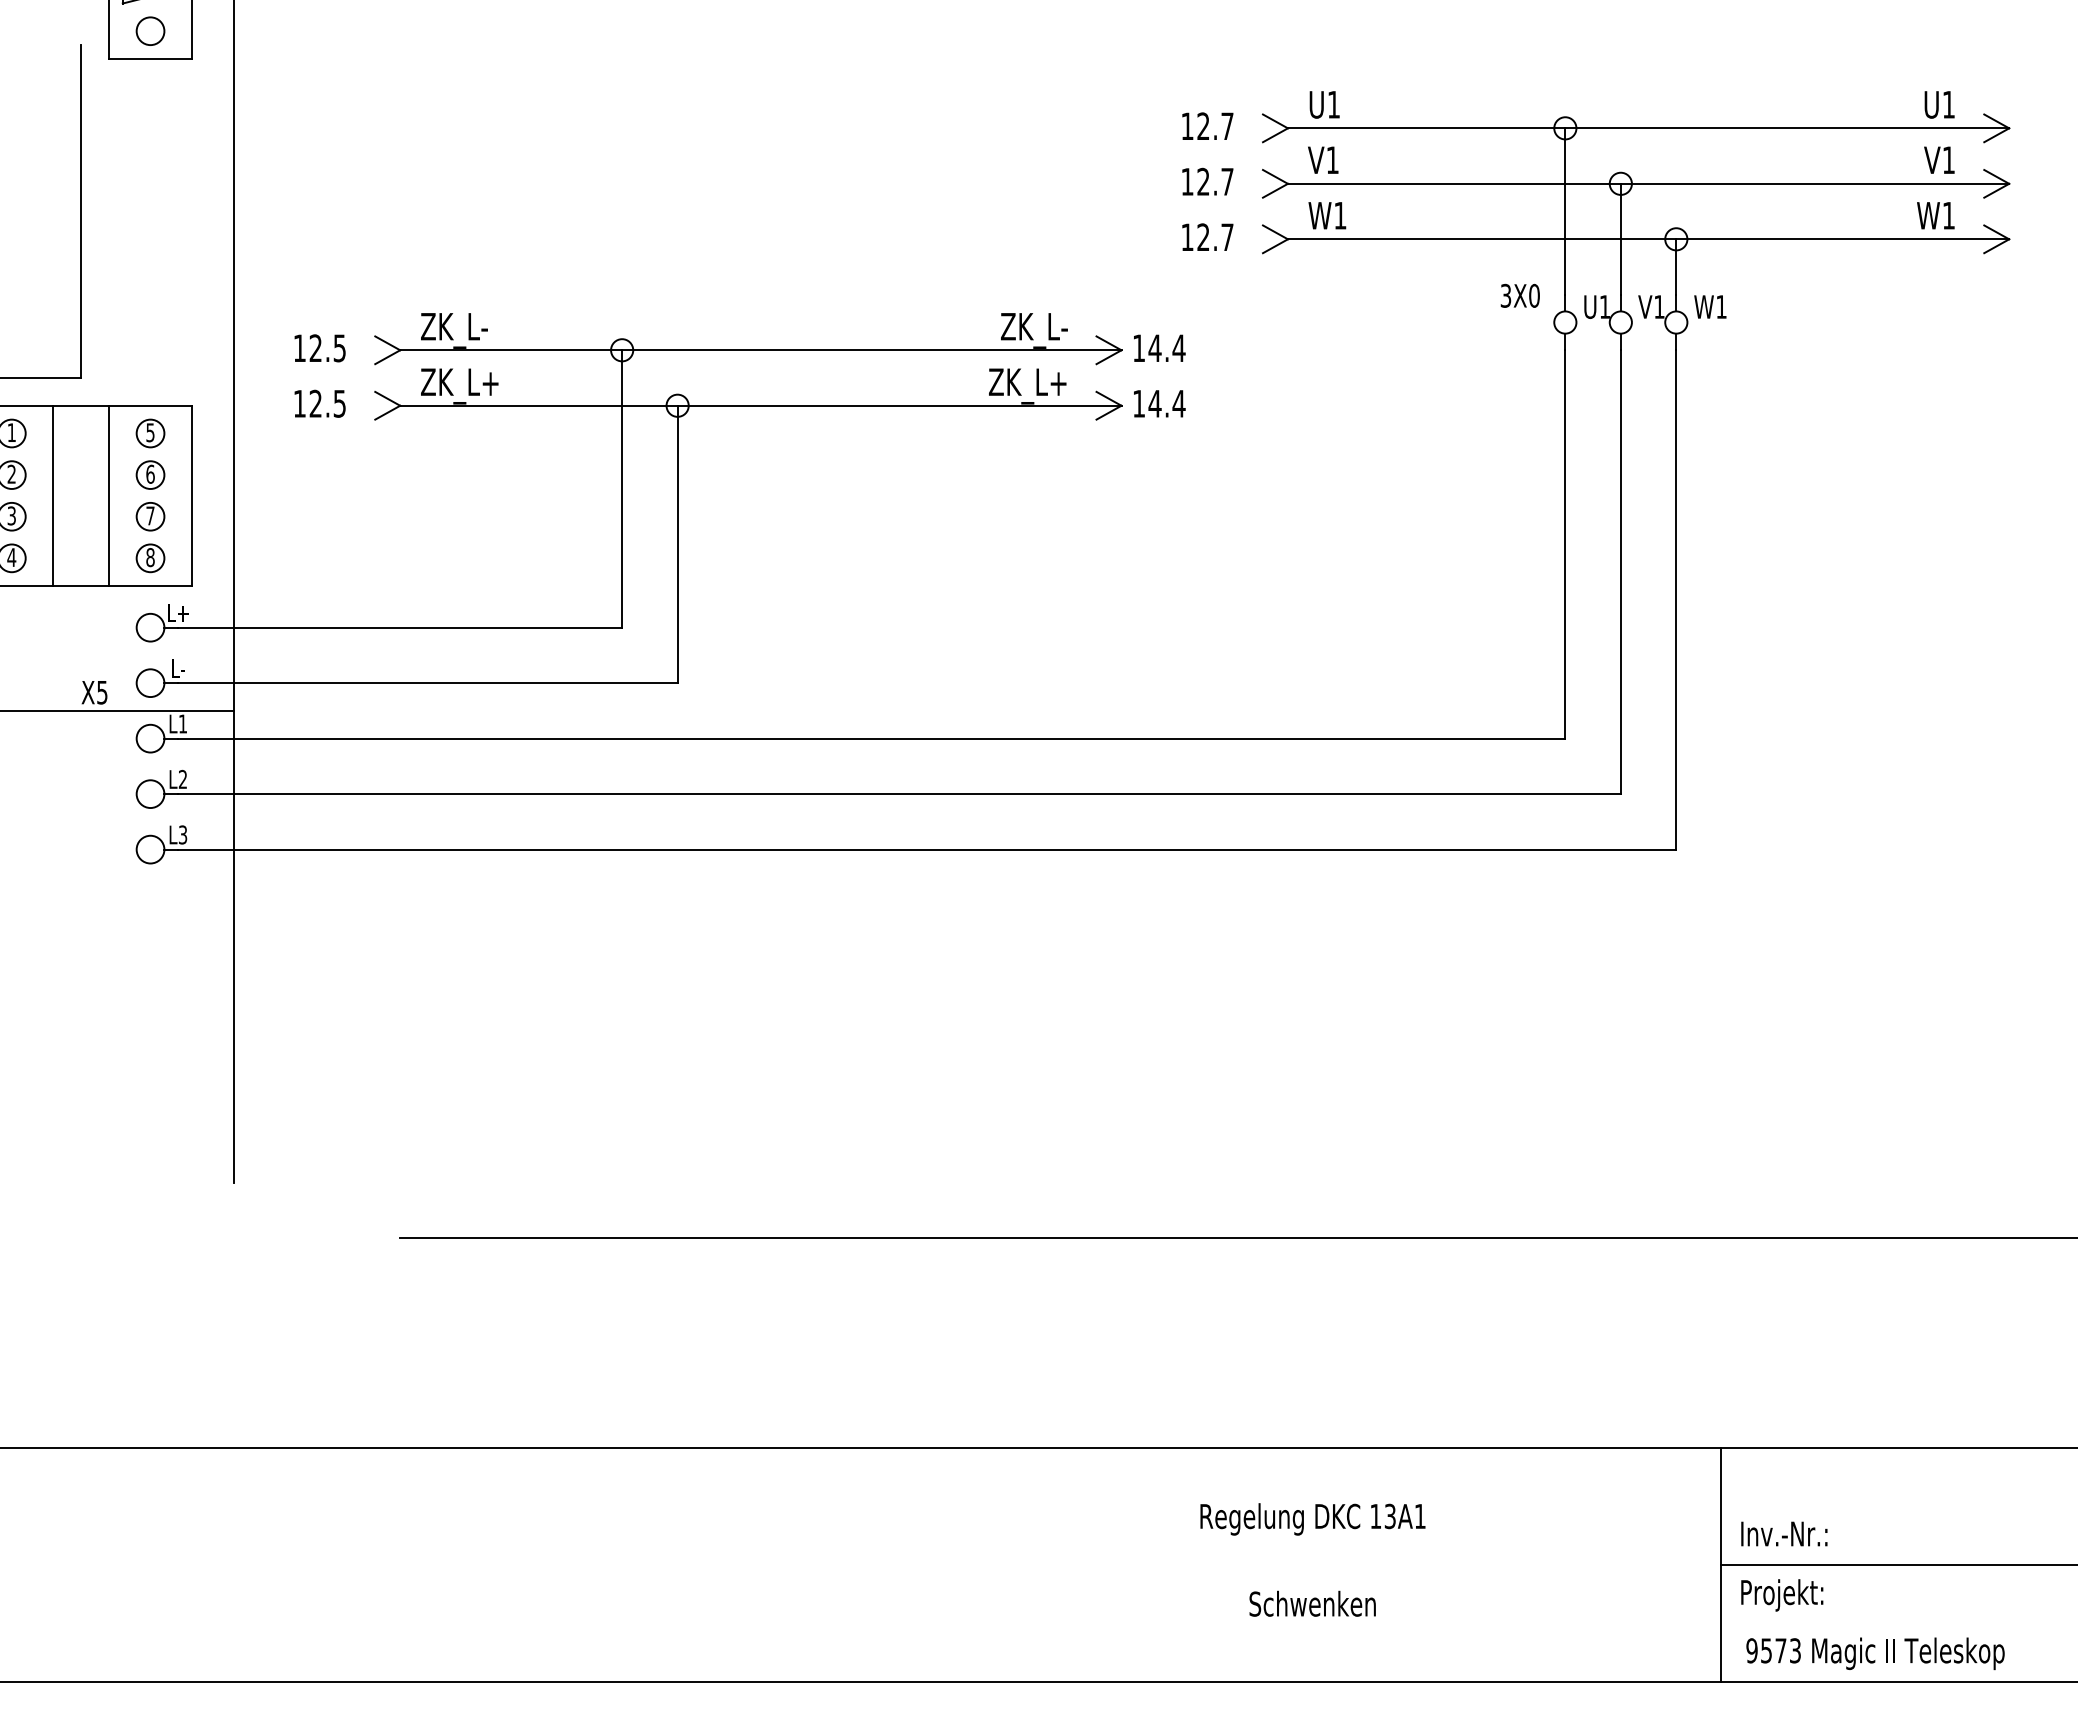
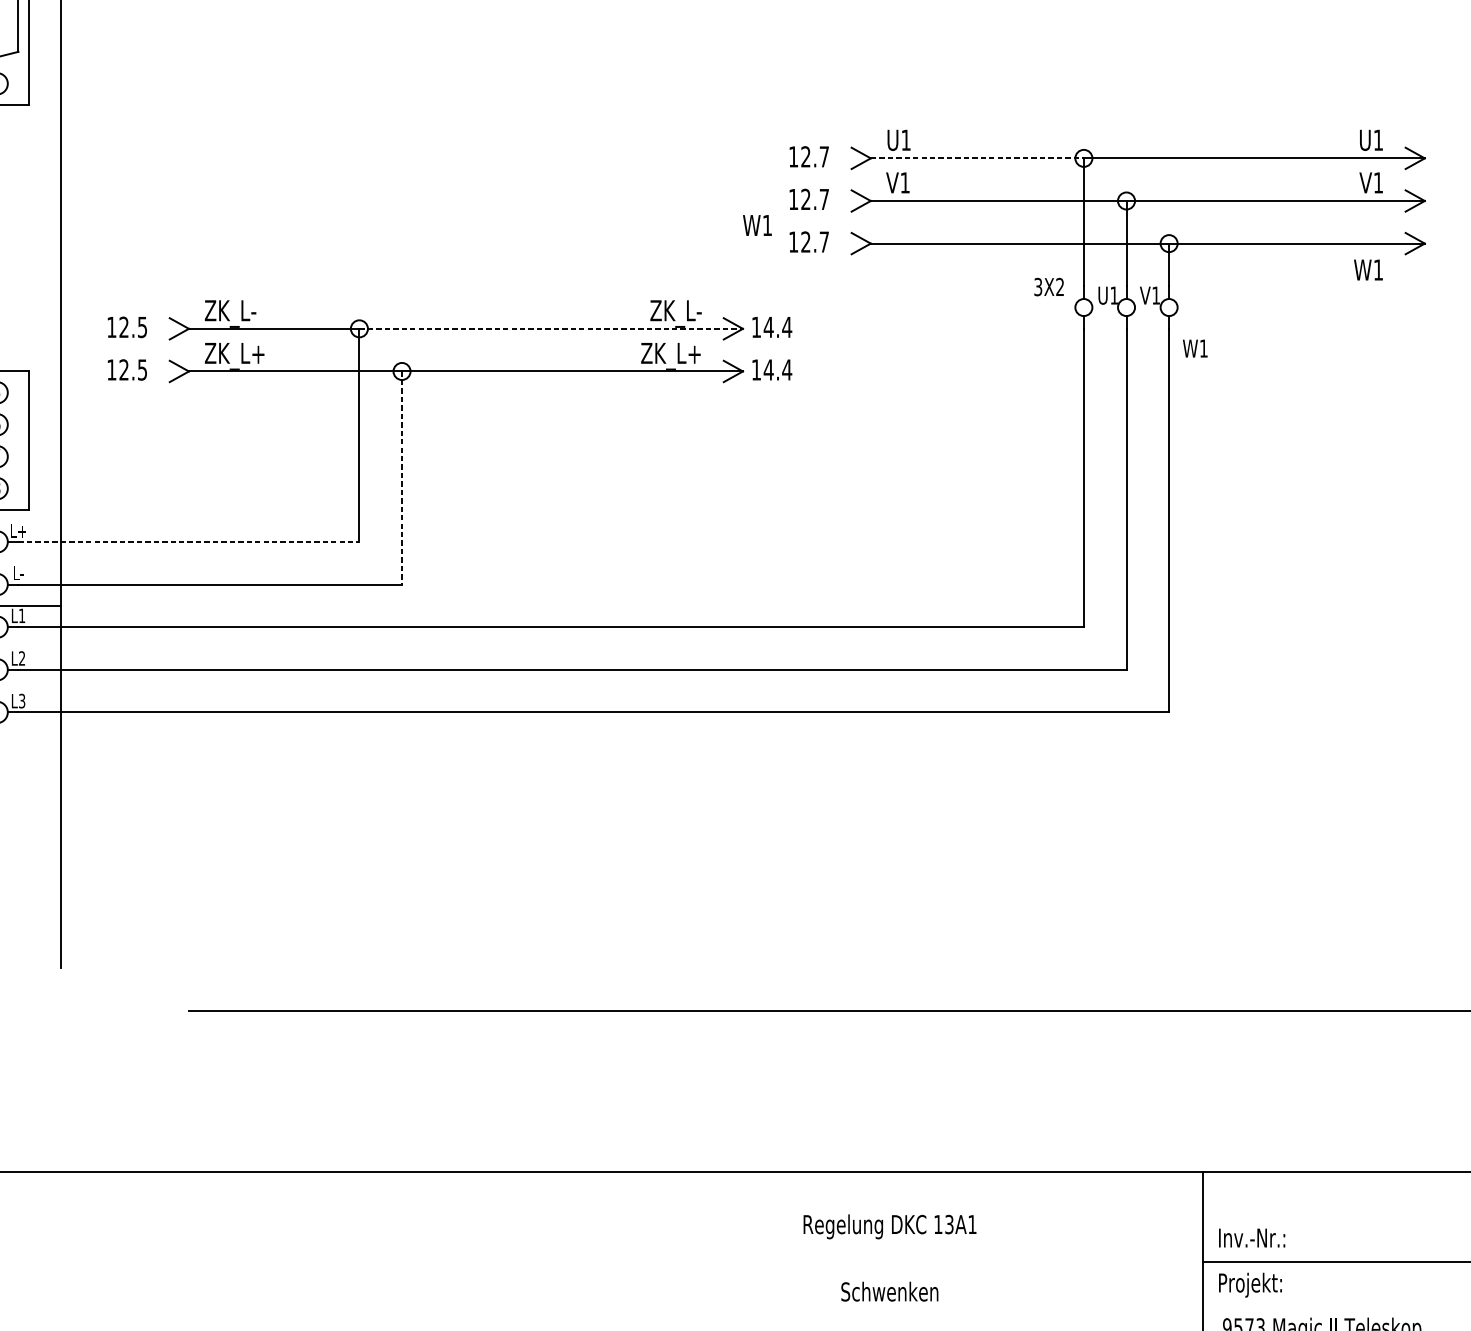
line: (1426, 128) -> (977, 158), solid -> dashed
text: (1327, 215) -> (757, 225), moved
text: (1935, 215) -> (1368, 269), moved
text: (1534, 295) -> (1060, 286), 3X0 -> 3X2
text: (1710, 306) -> (1195, 348), moved
line: (871, 350) -> (550, 329), solid -> dashed
line: (677, 544) -> (401, 478), solid -> dashed
line: (400, 627) -> (189, 541), solid -> dashed

